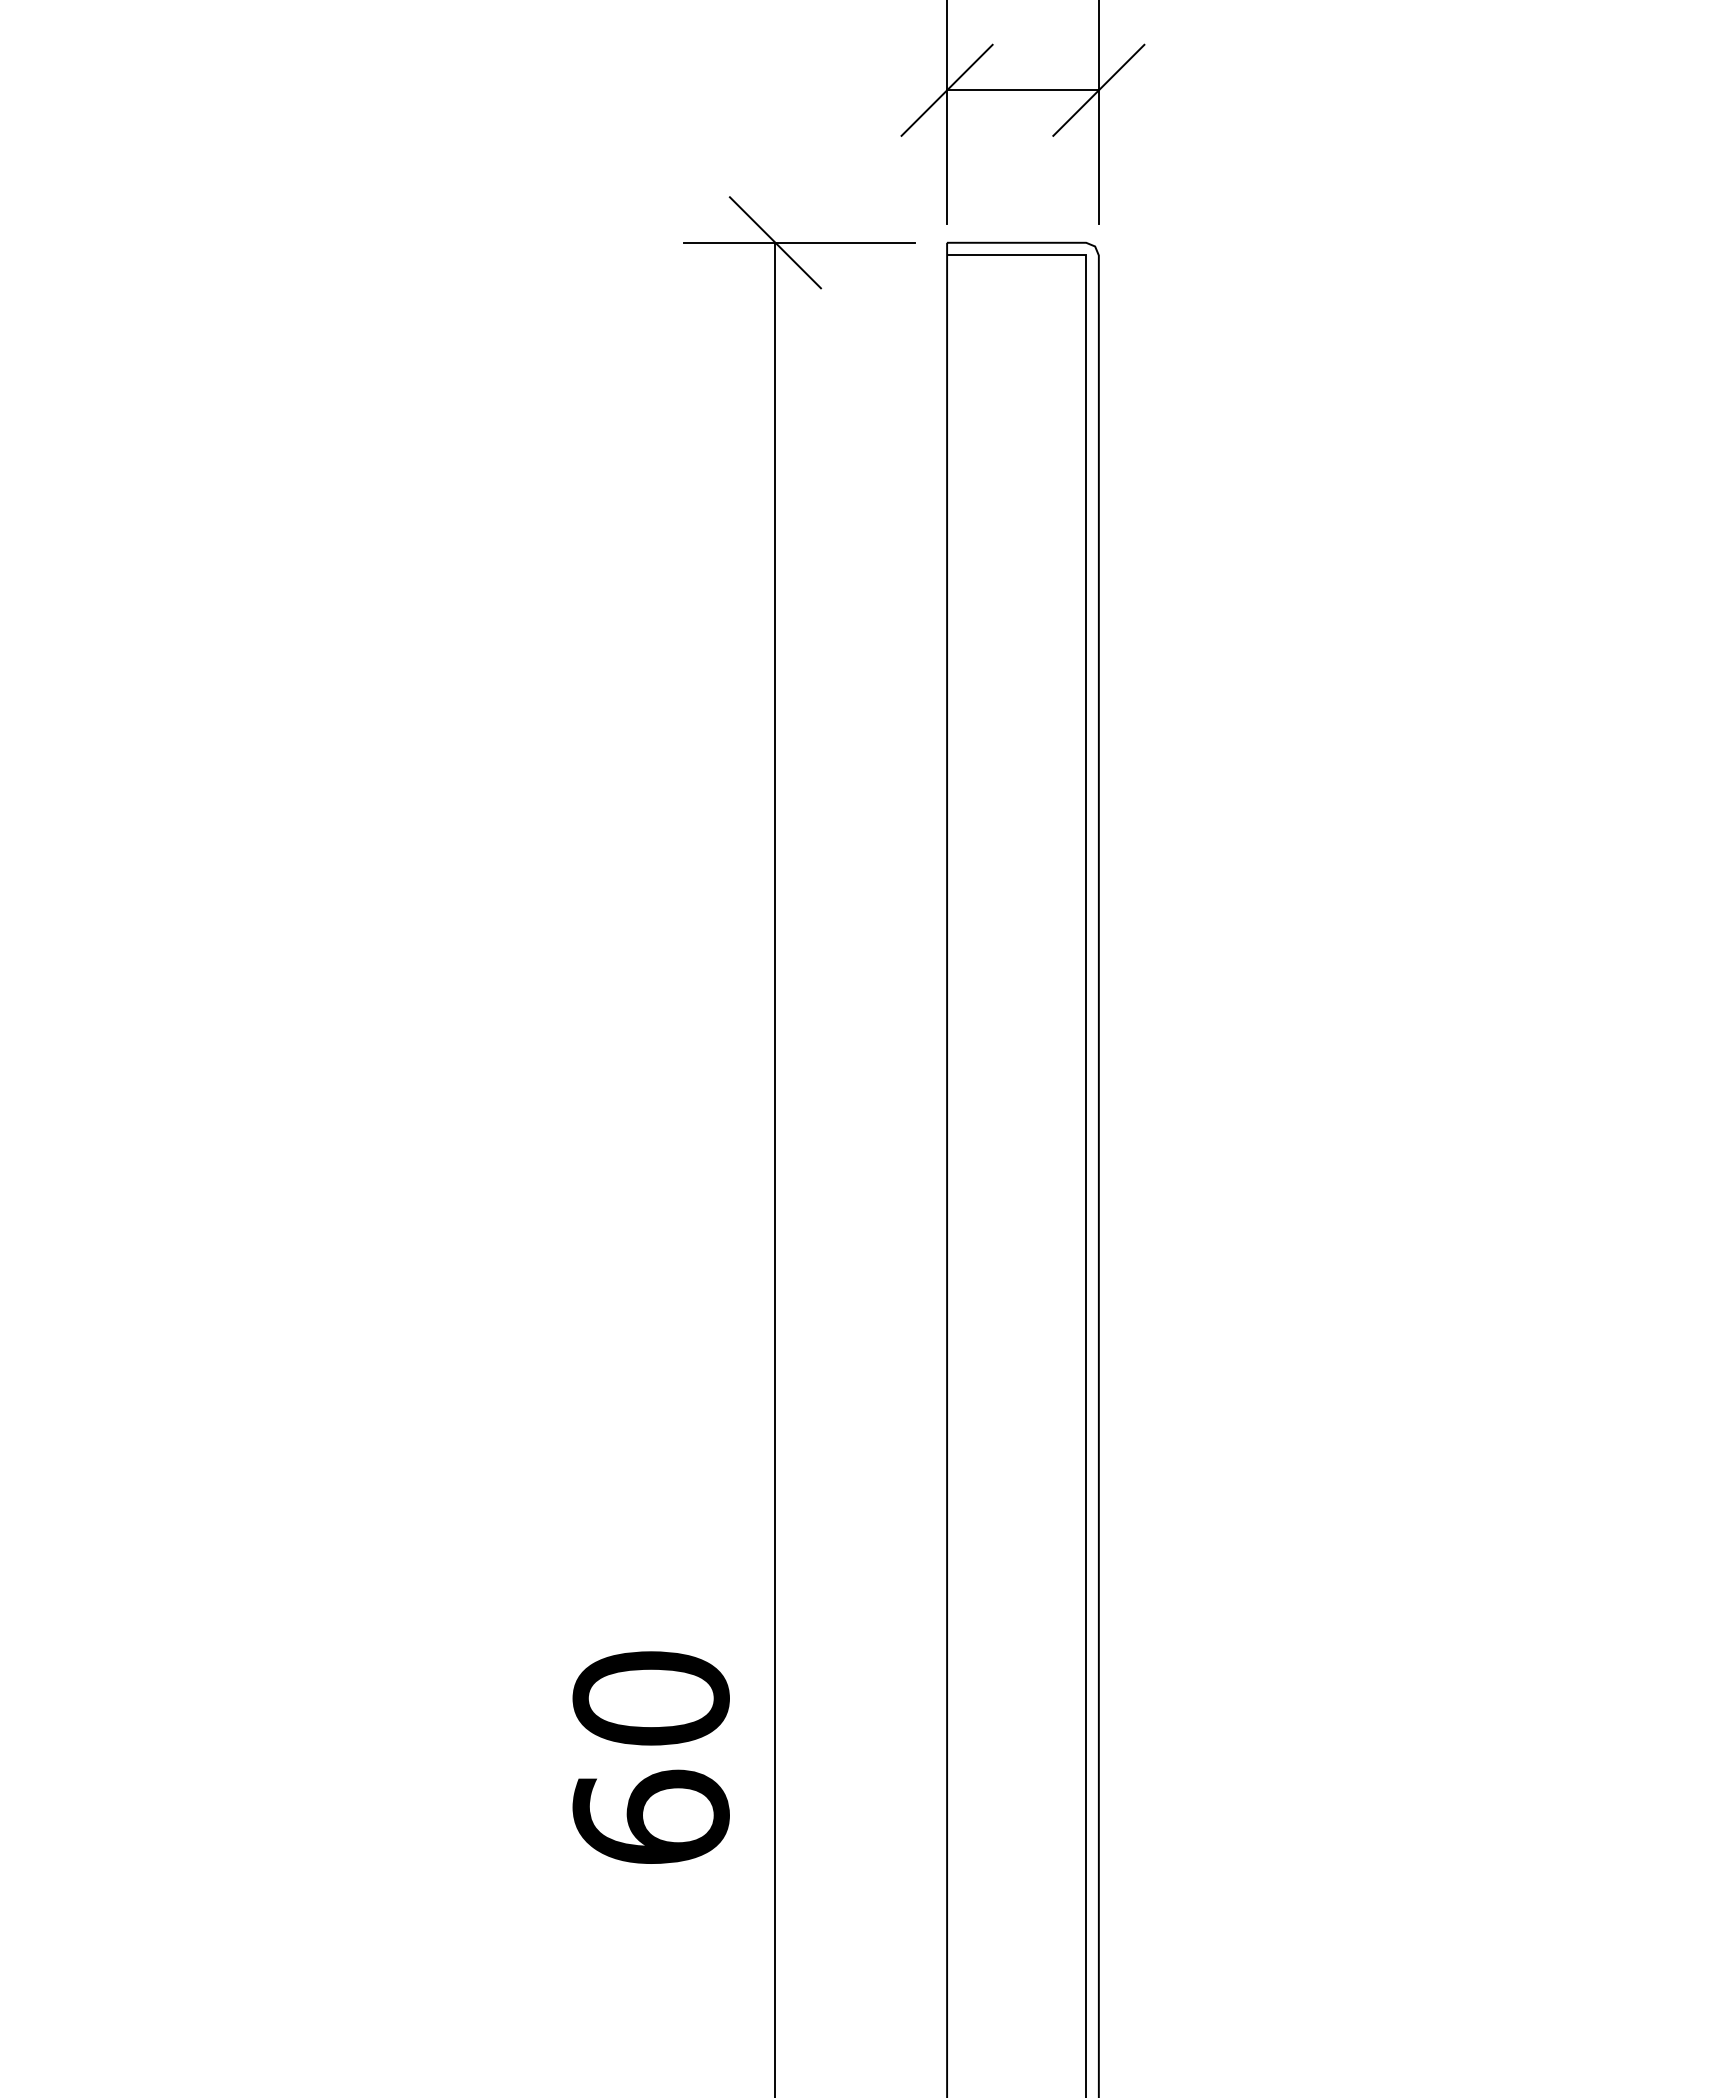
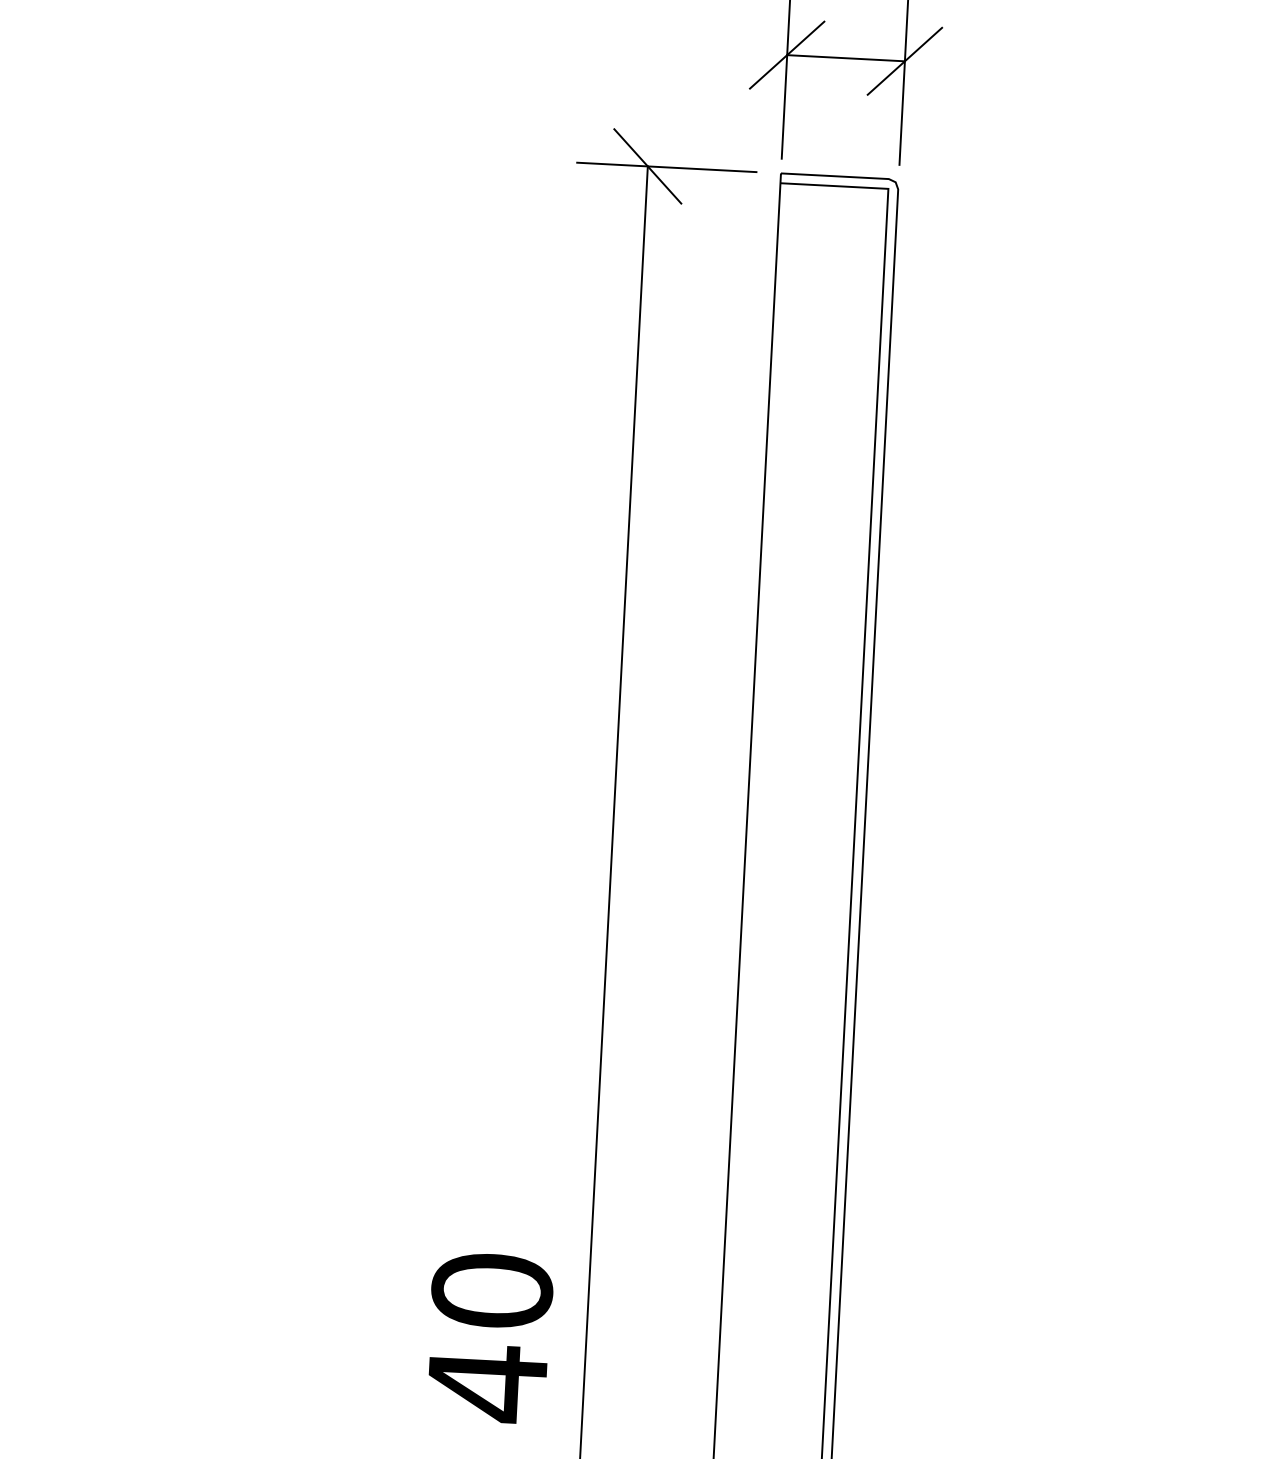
text: (650, 1817) -> (486, 1383), 60 -> 40

